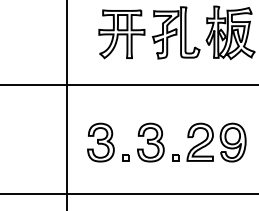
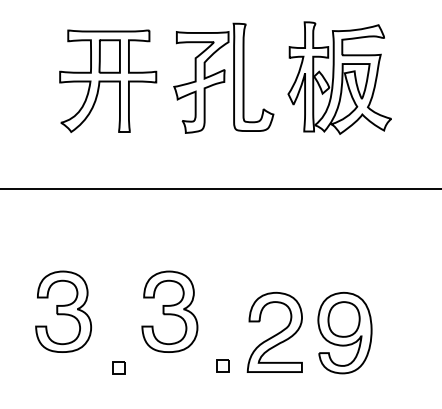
part: (209, 142) -> (294, 332), moved
part: (125, 157) -> (117, 366), moved

